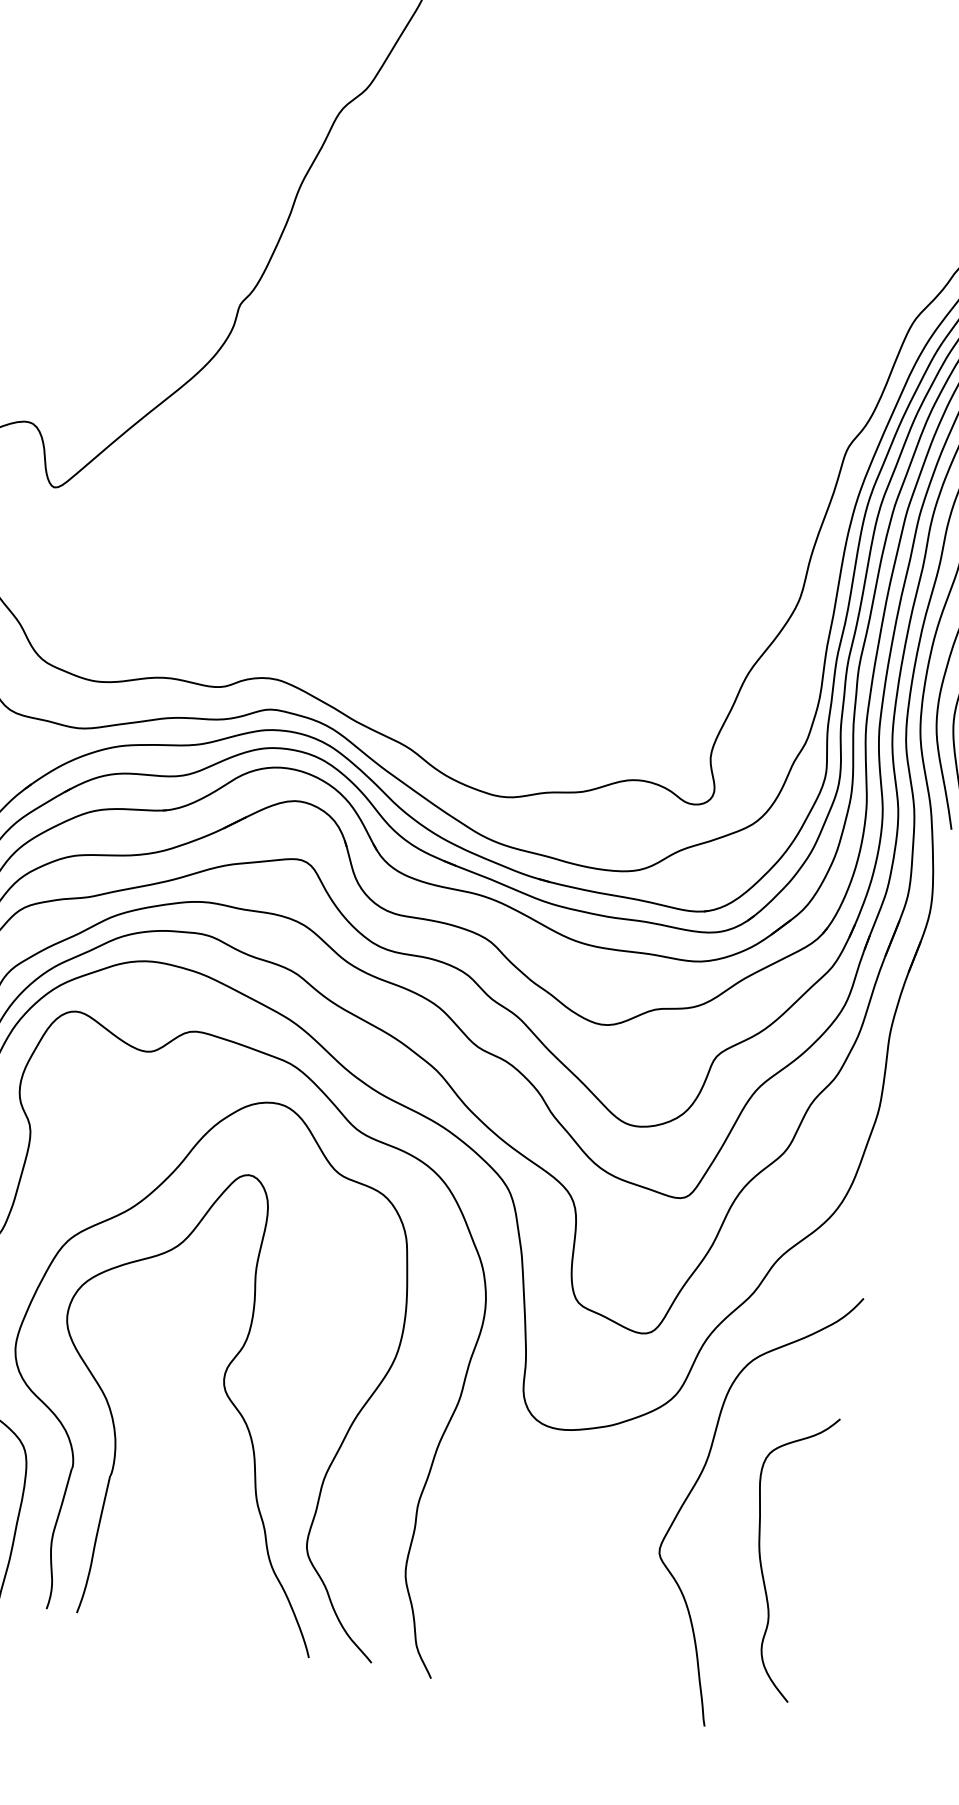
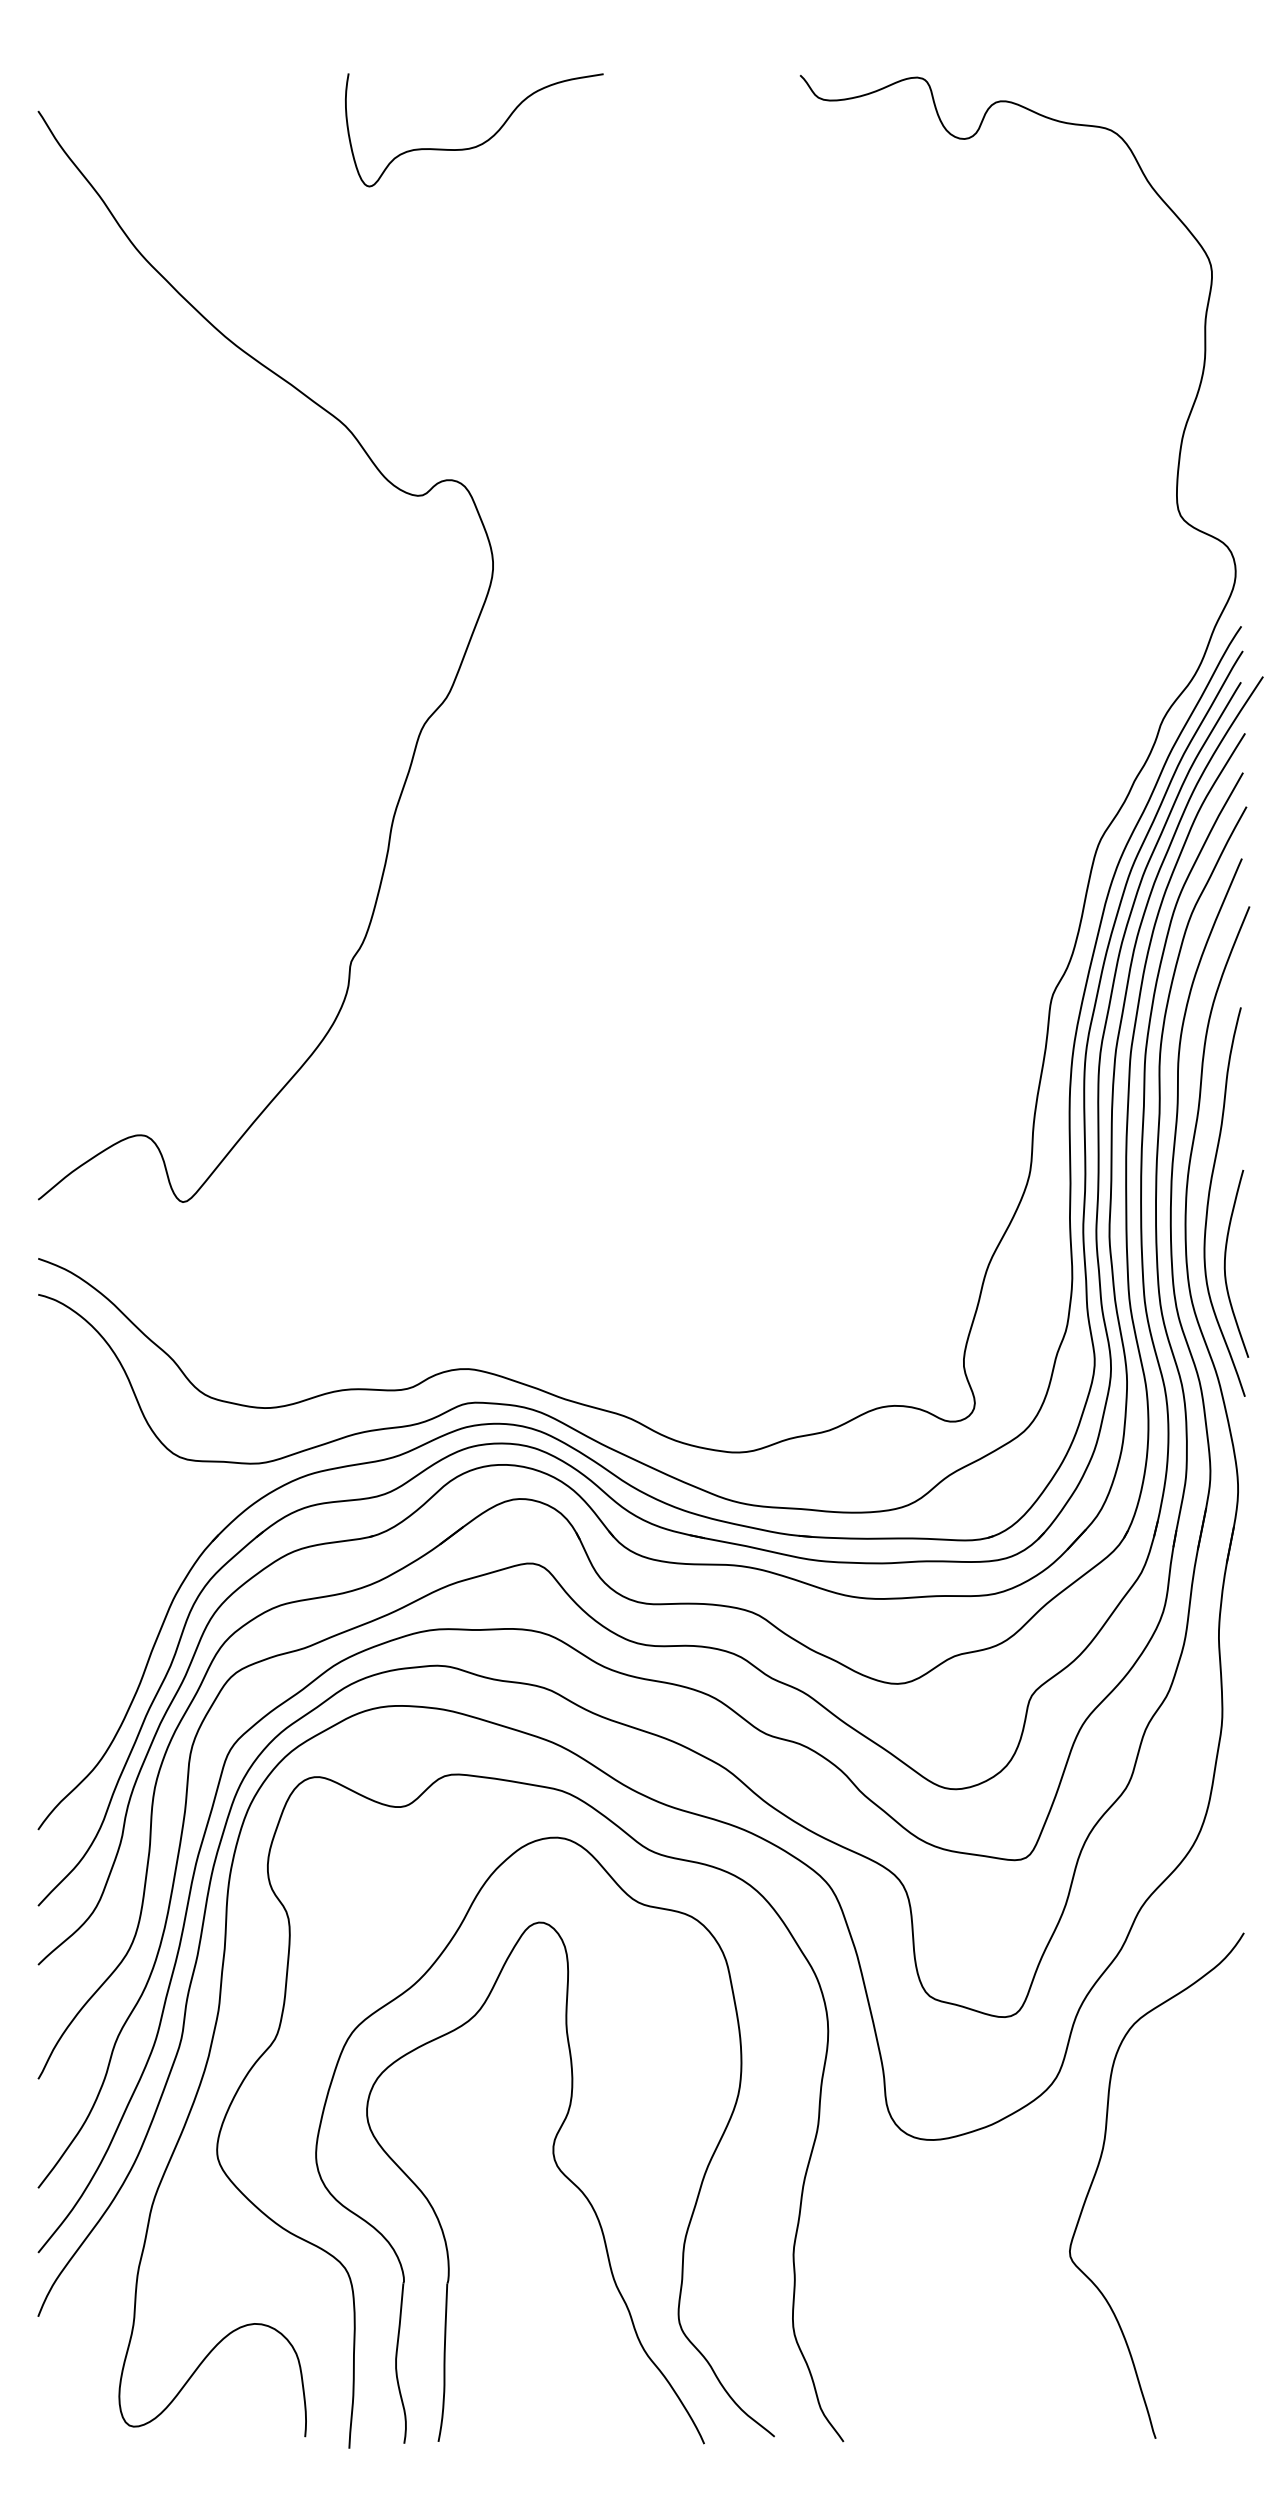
curve: (760, 1553) -> (1182, 2236), removed

